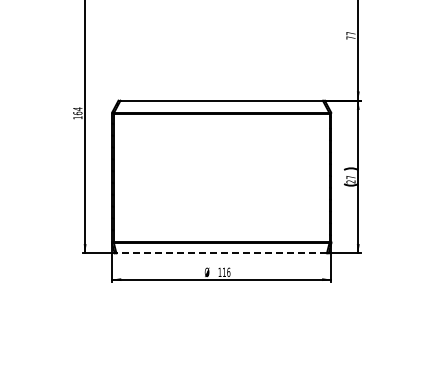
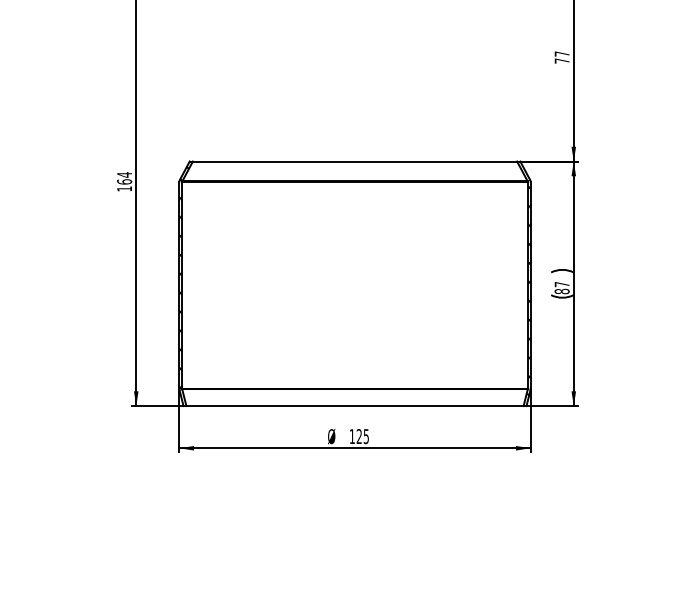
text: (350, 181) -> (561, 290), 27 -> 87
line: (221, 253) -> (354, 406), dashed -> solid
text: (226, 271) -> (362, 435), 116 -> 125

